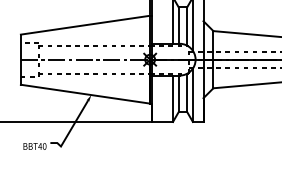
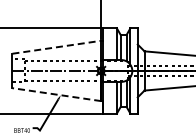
line: (85, 25) -> (56, 47), solid -> dashed
line: (85, 93) -> (56, 94), solid -> dashed

